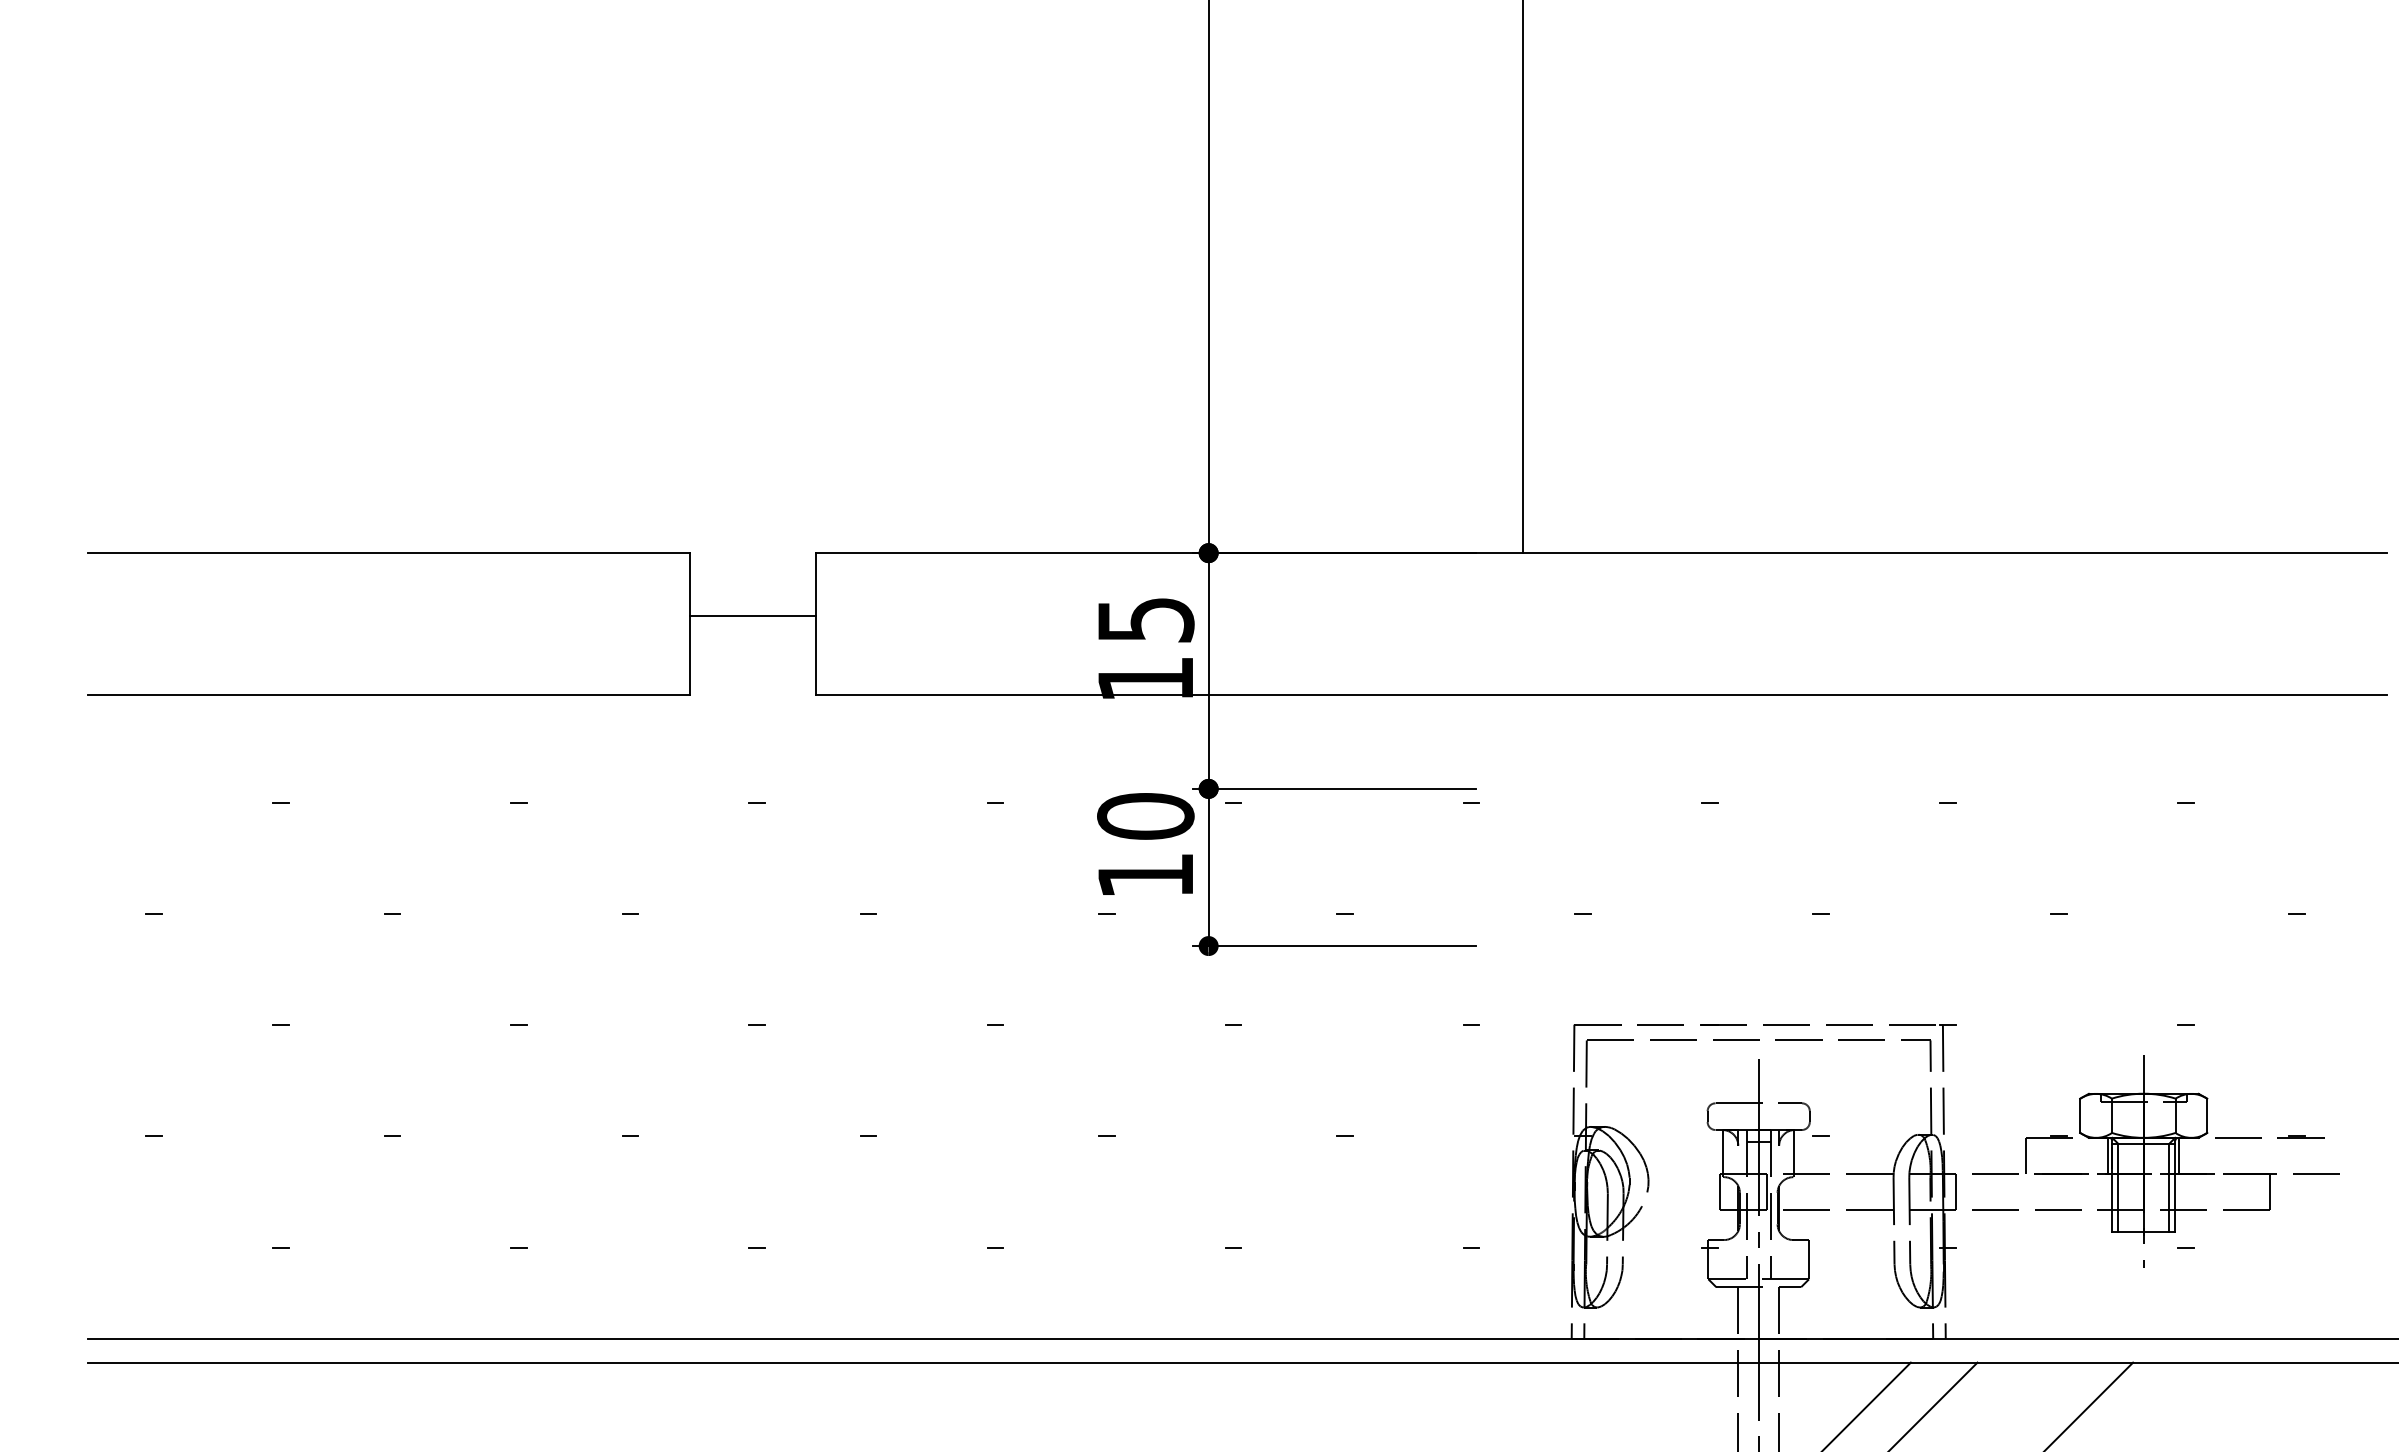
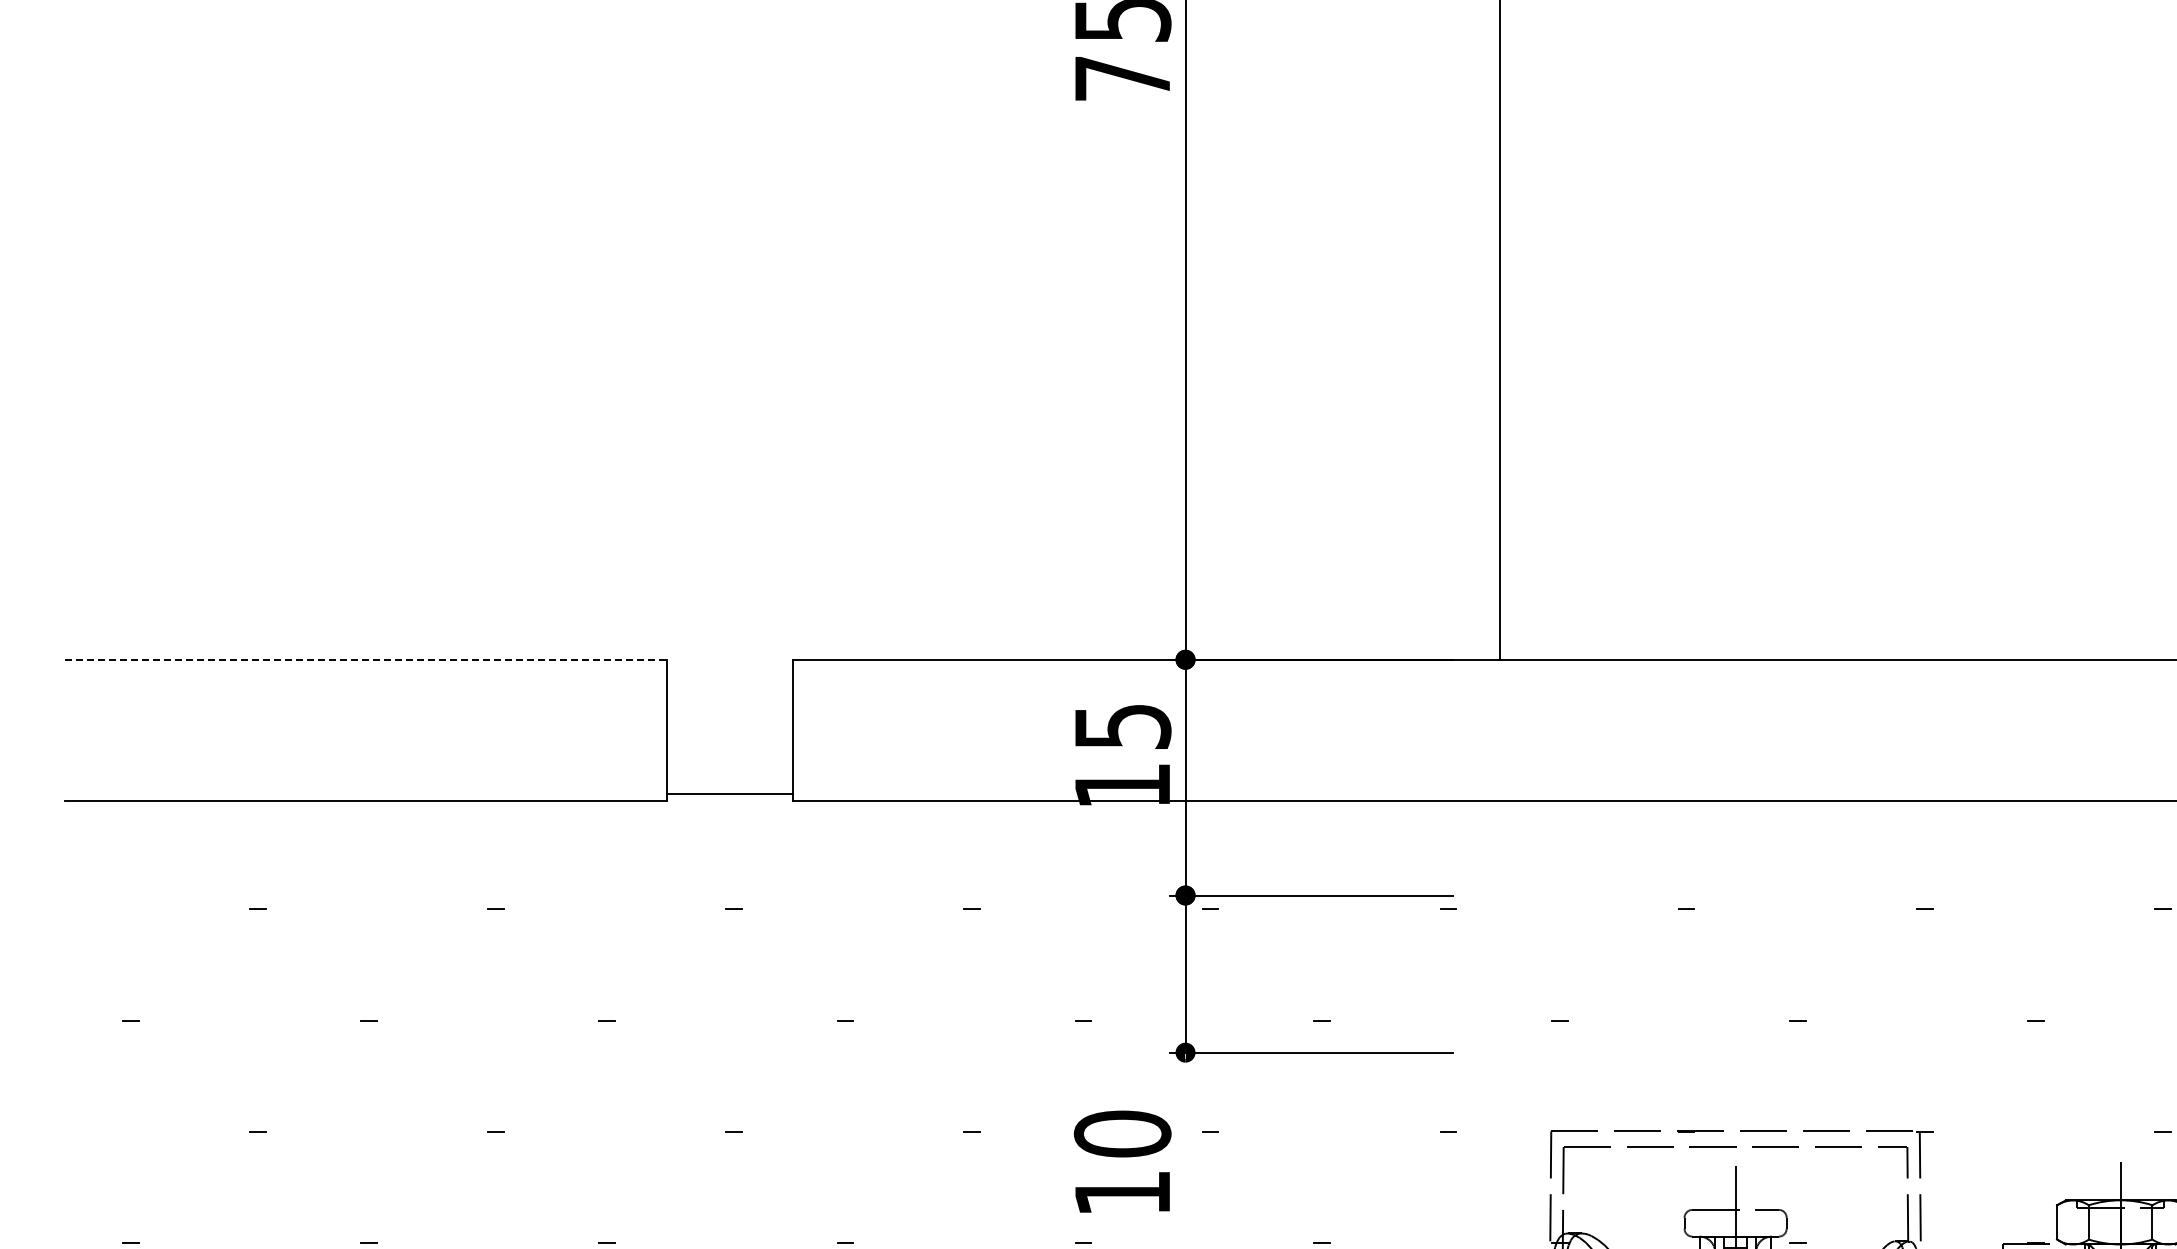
line: (389, 553) -> (366, 660), solid -> dashed
line: (752, 616) -> (729, 794), moved
text: (1145, 843) -> (1122, 1161), moved

